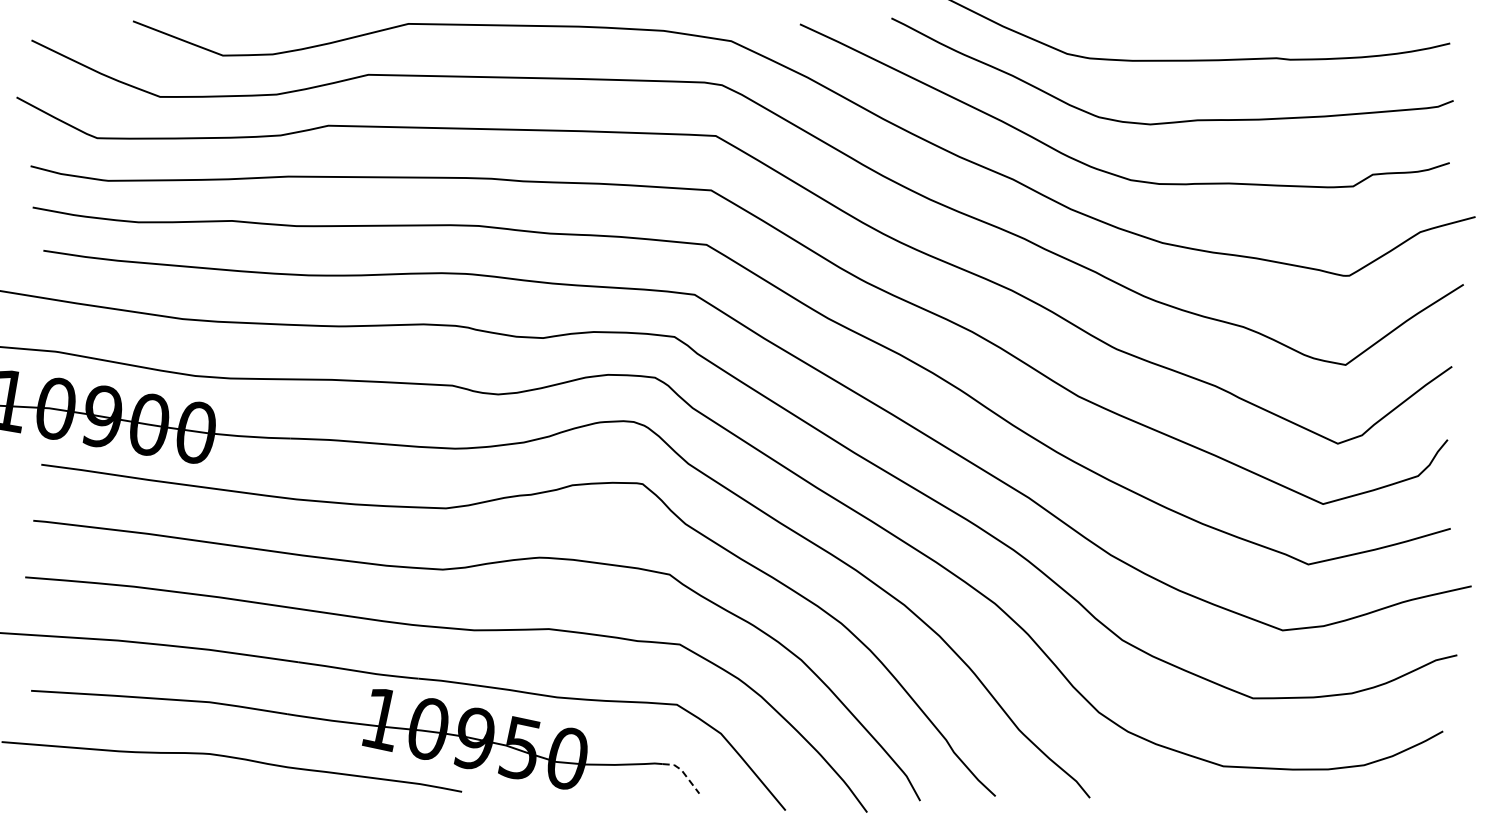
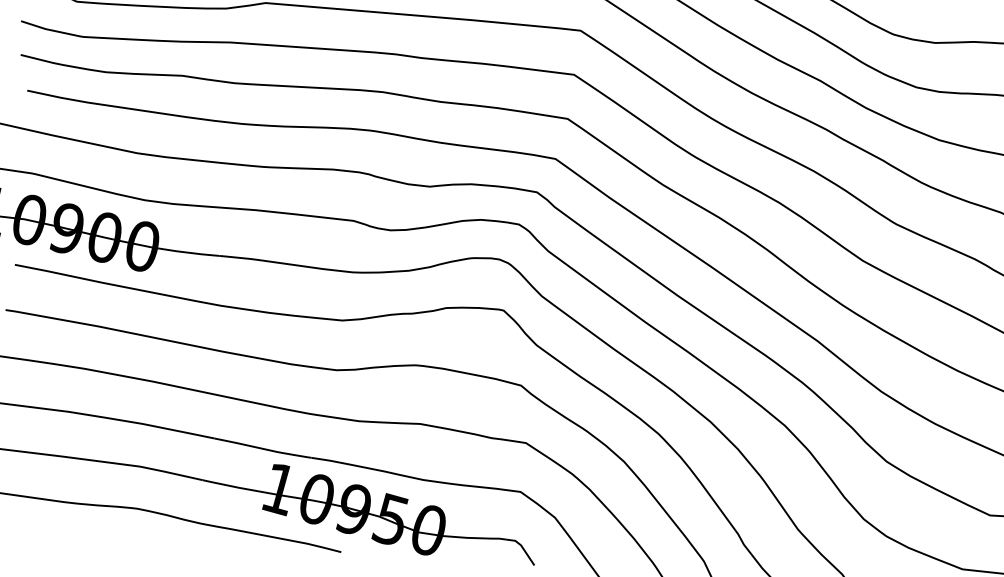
line: (683, 773) -> (522, 548), dashed -> solid

